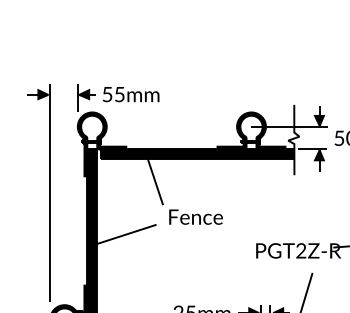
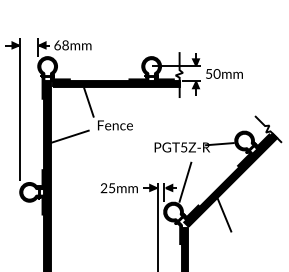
text: (113, 94) -> (61, 45), 55mm -> 68mm
text: (301, 250) -> (184, 147), PGT2Z-R -> PGT5Z-R

